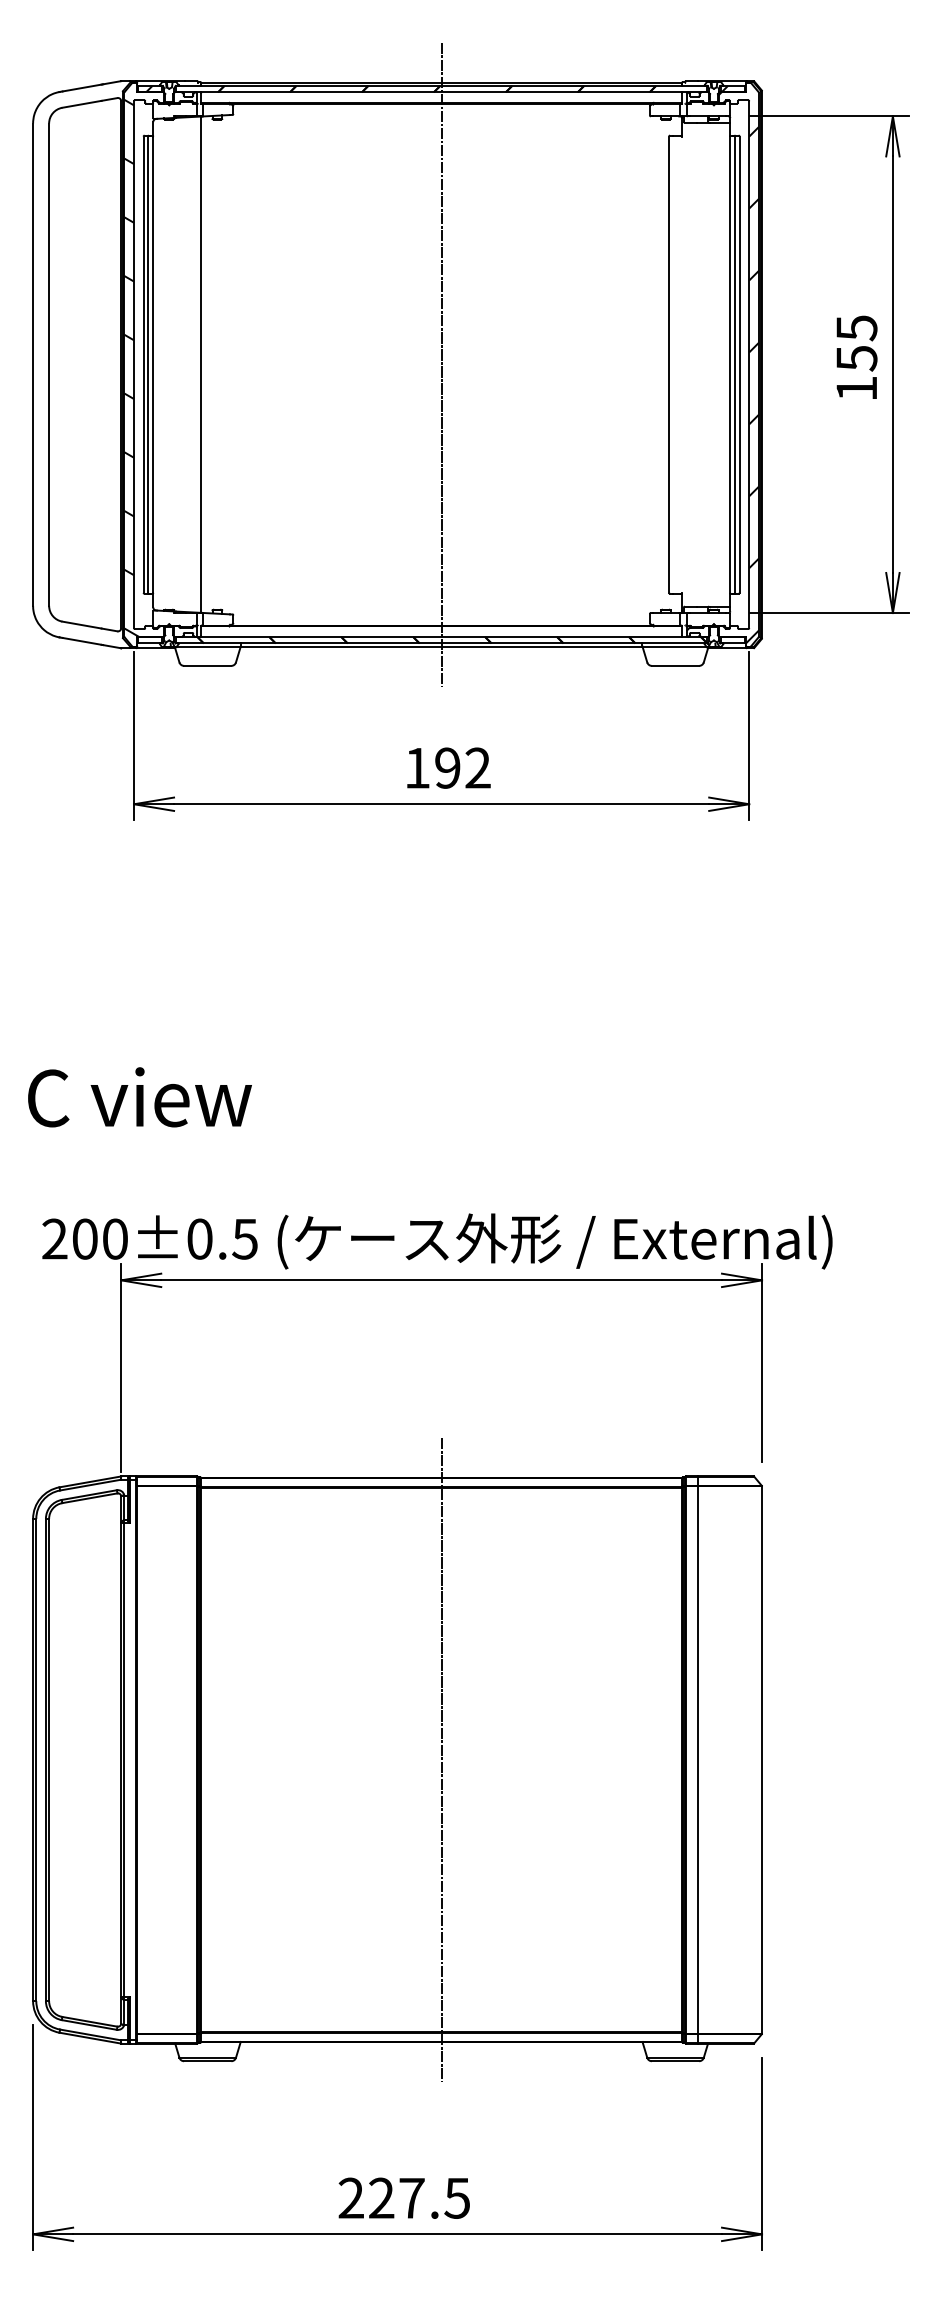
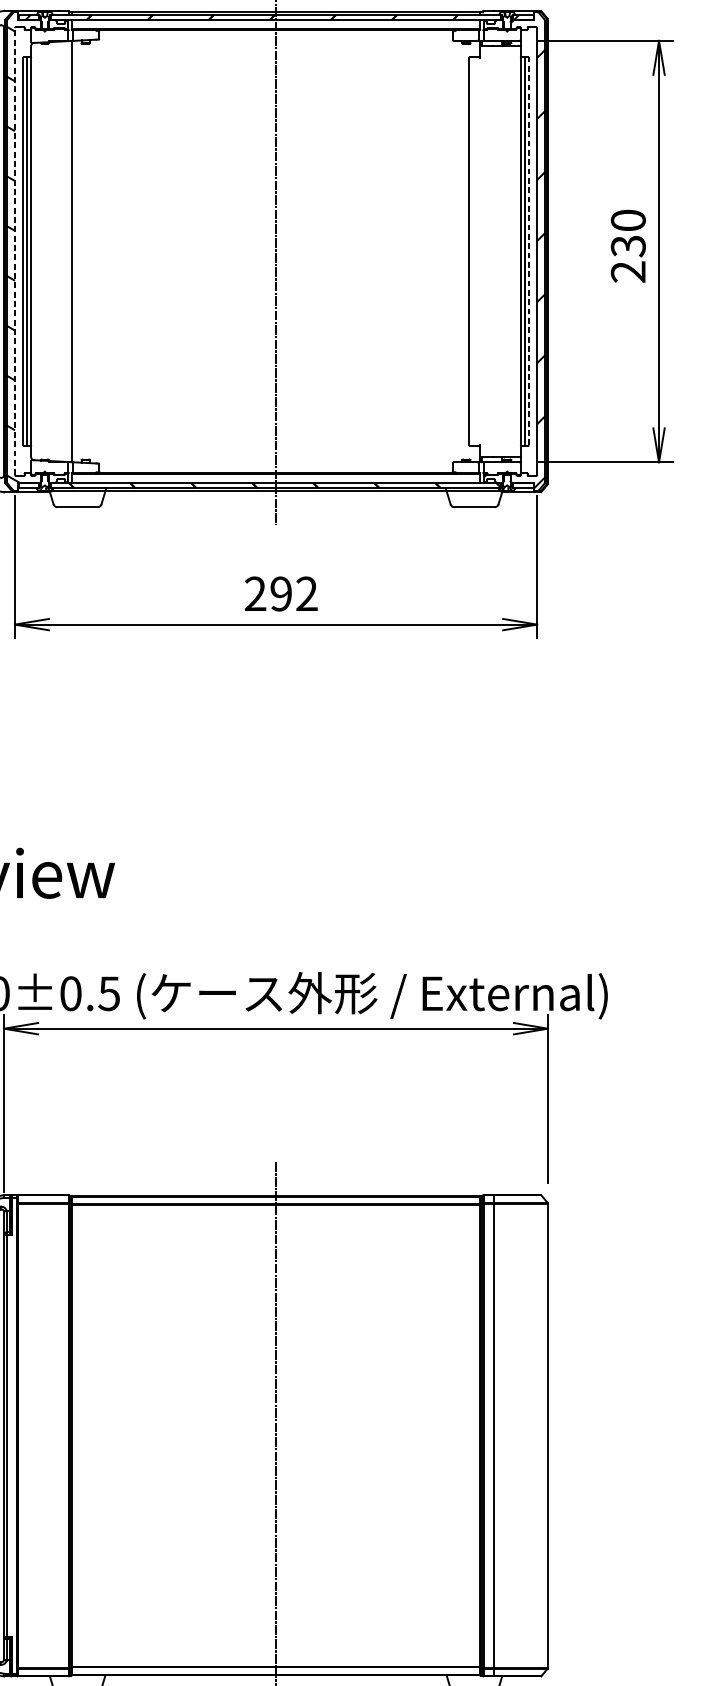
text: (856, 358) -> (628, 246), 155 -> 230
line: (134, 364) -> (15, 251), solid -> dashed
line: (739, 364) -> (528, 251), solid -> dashed
text: (417, 767) -> (255, 593), 192 -> 292

